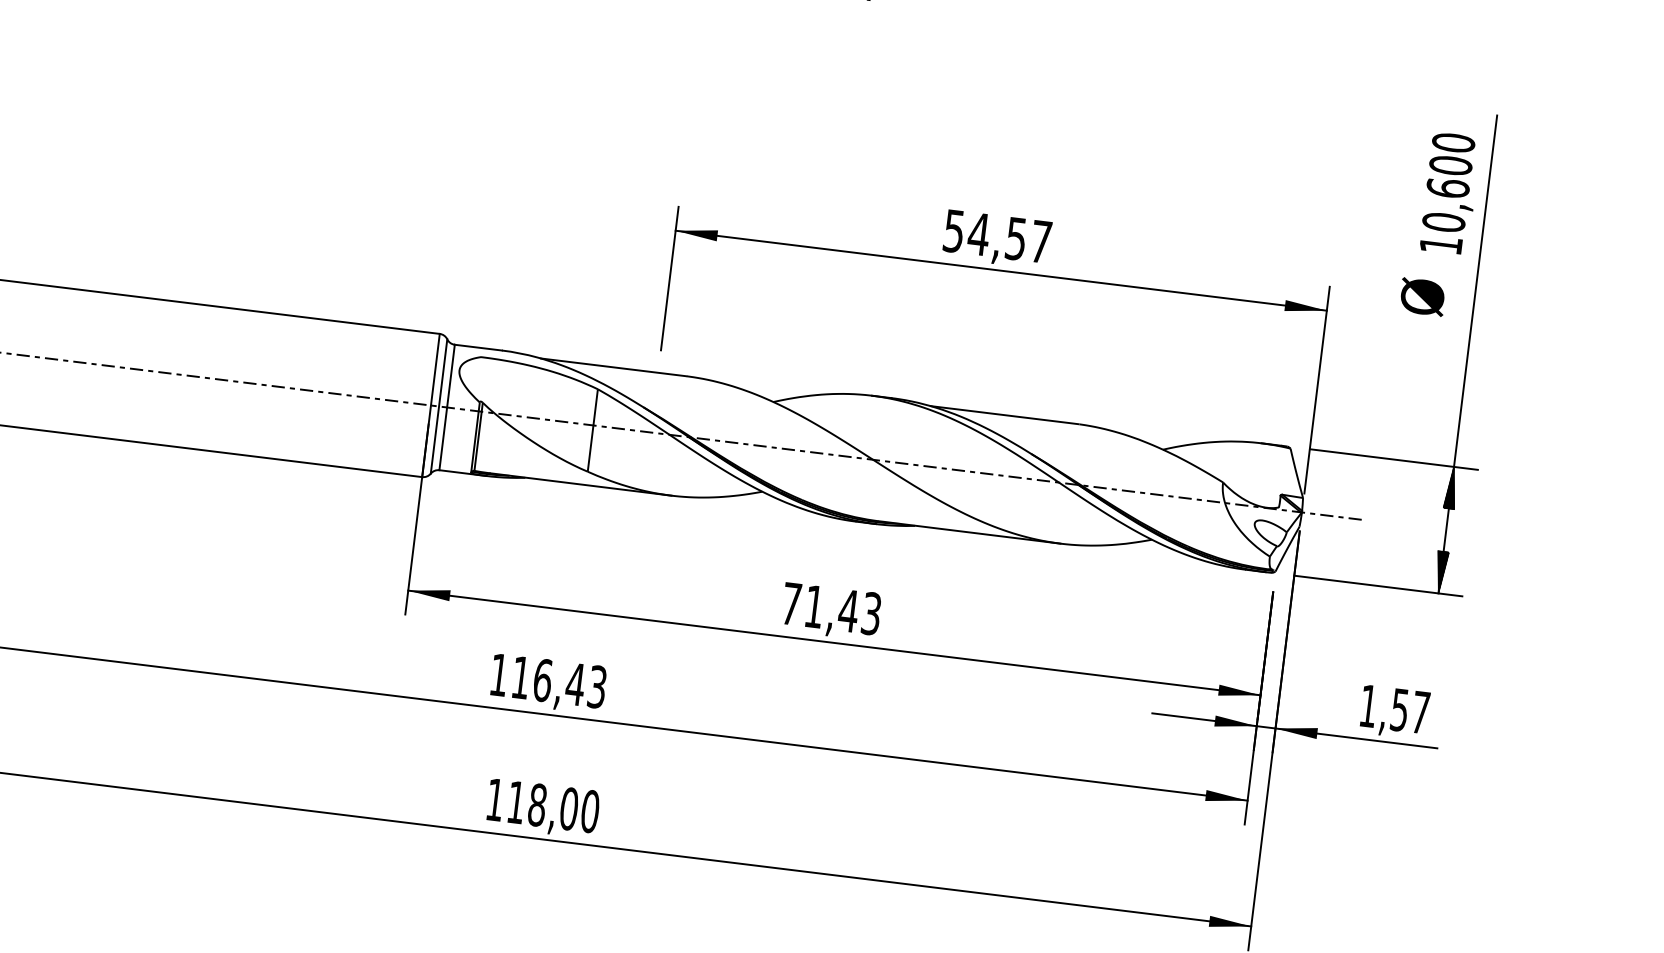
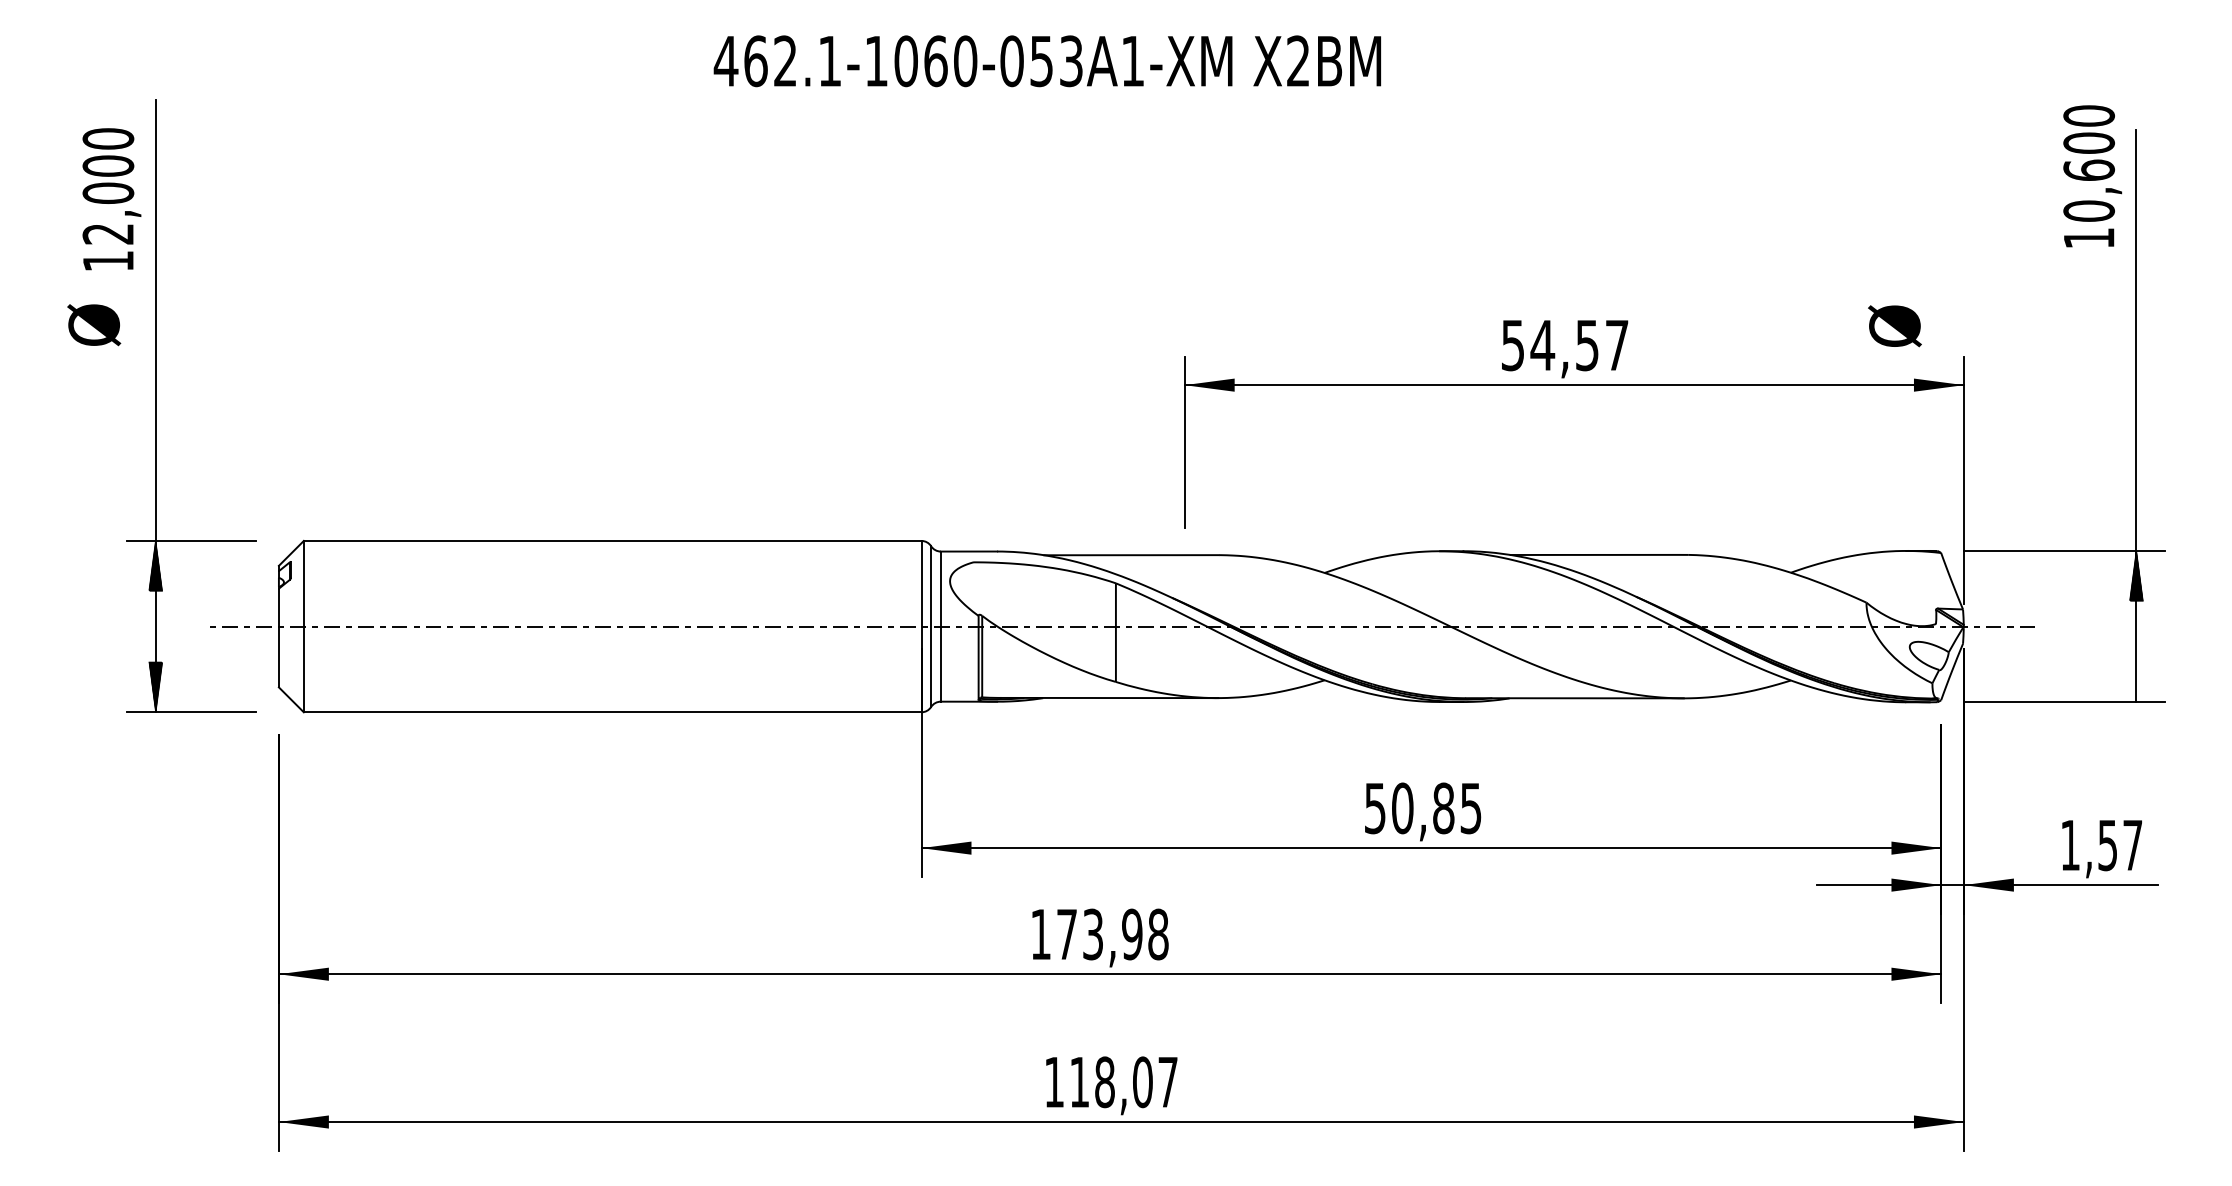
text: (1450, 193) -> (2092, 176), moved
text: (1422, 297) -> (1894, 326), moved
hatch: (1441, 572) -> (2136, 677), removed
text: (831, 609) -> (1423, 808), 71,43 -> 50,85
text: (558, 682) -> (1112, 934), 116,43 -> 173,98
text: (590, 811) -> (1168, 1082), 118,00 -> 118,07

